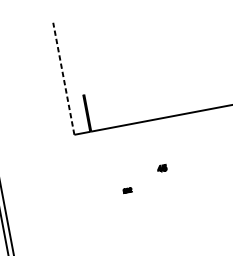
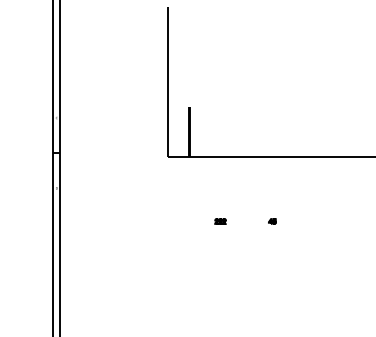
line: (63, 79) -> (167, 82), dashed -> solid
part: (162, 168) -> (272, 221), size x0.62
part: (127, 190) -> (220, 221), moved

